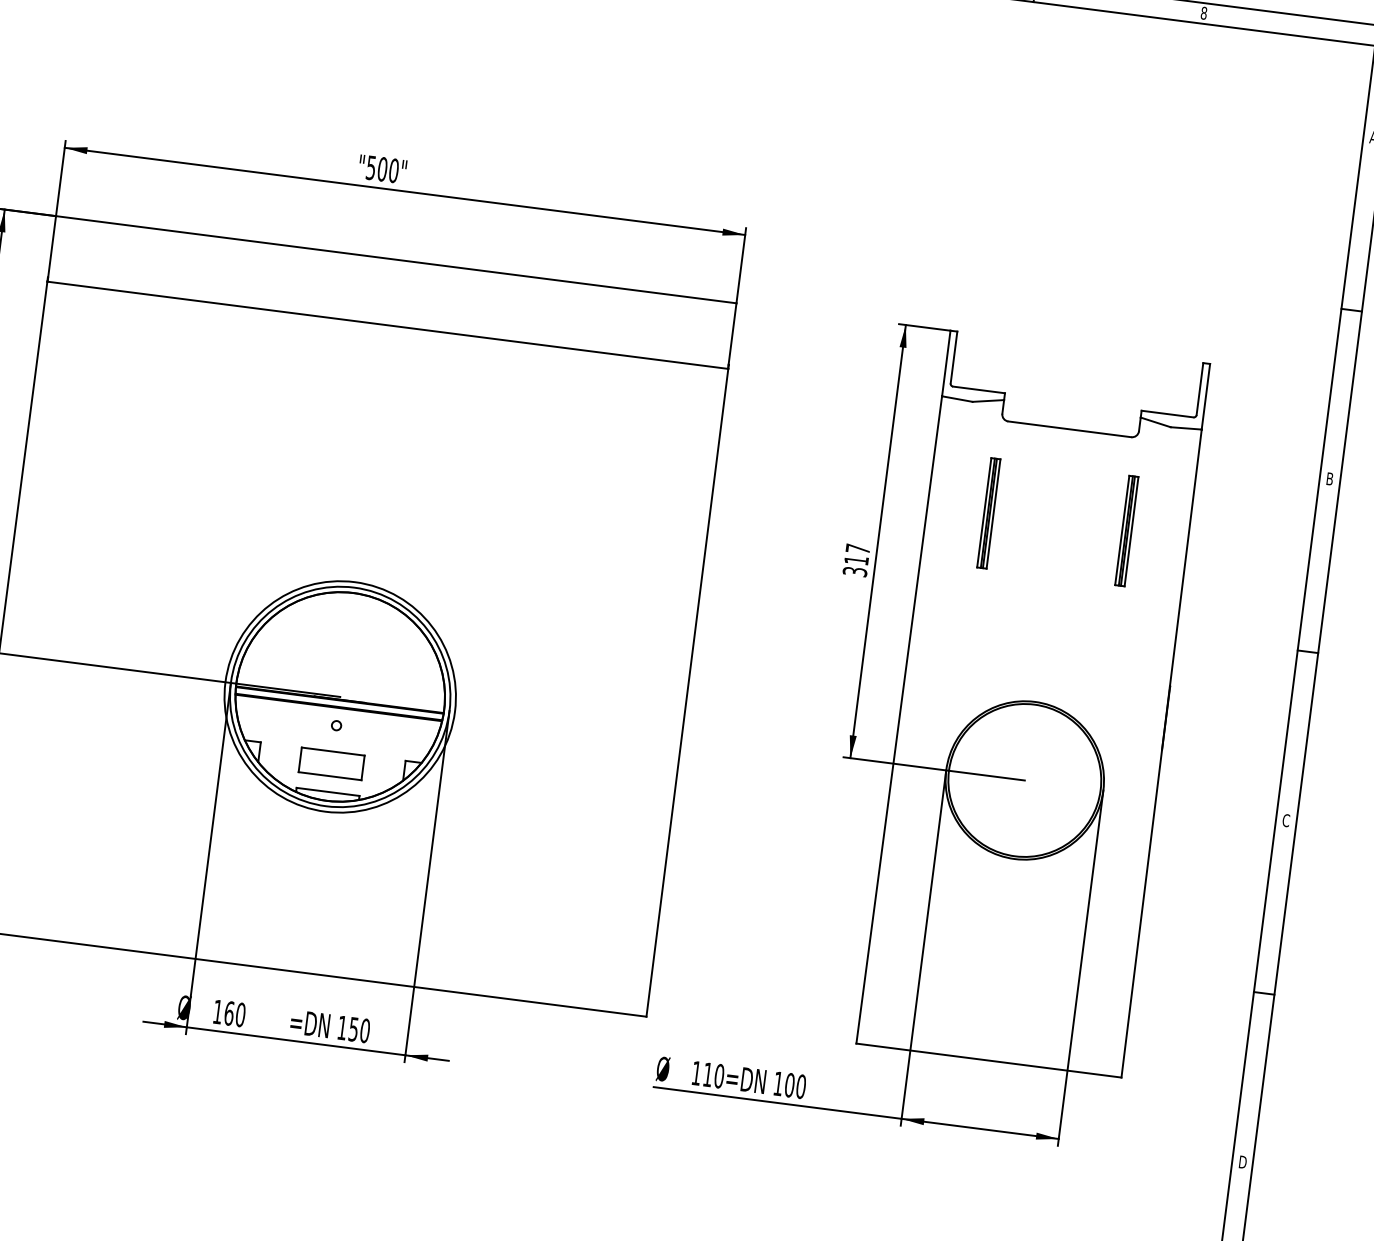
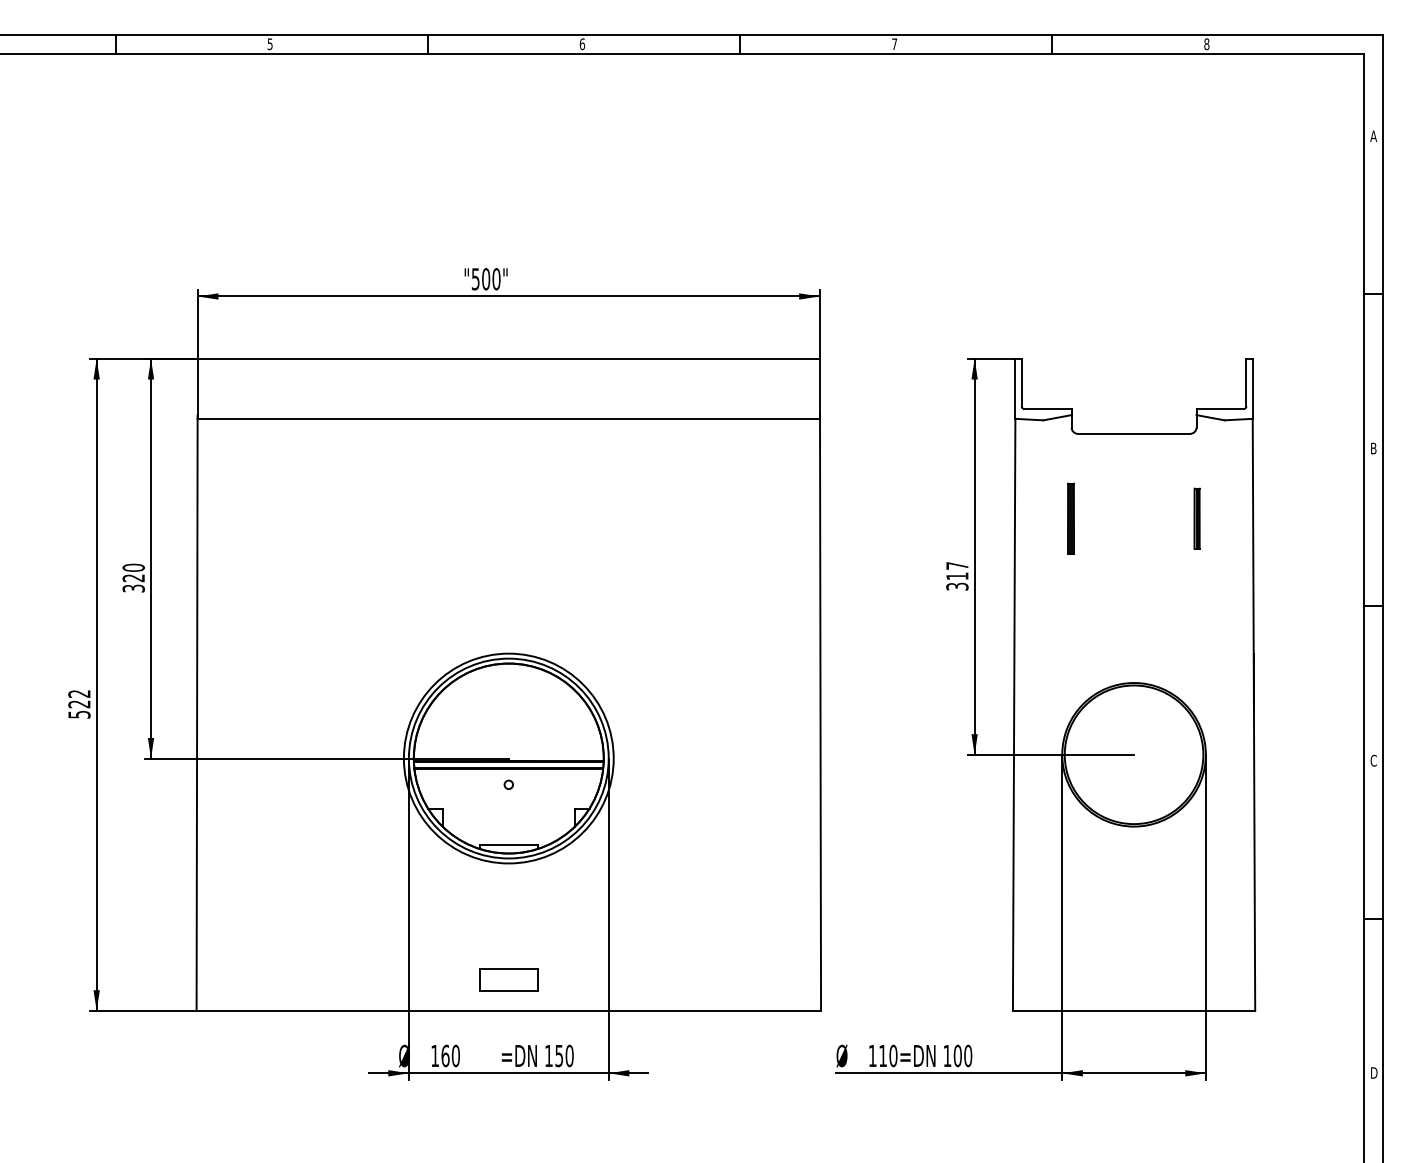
part: (988, 513) -> (1070, 518), size x0.7
part: (1126, 530) -> (1196, 518), size x0.6
part: (331, 763) -> (508, 979), moved

